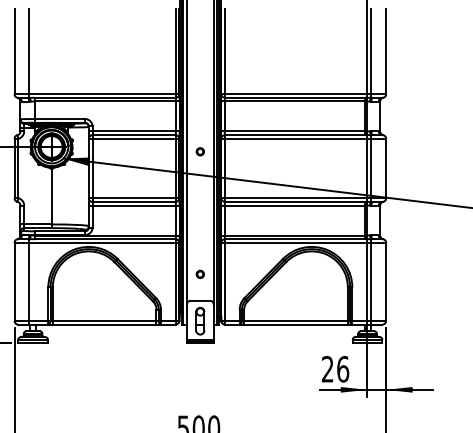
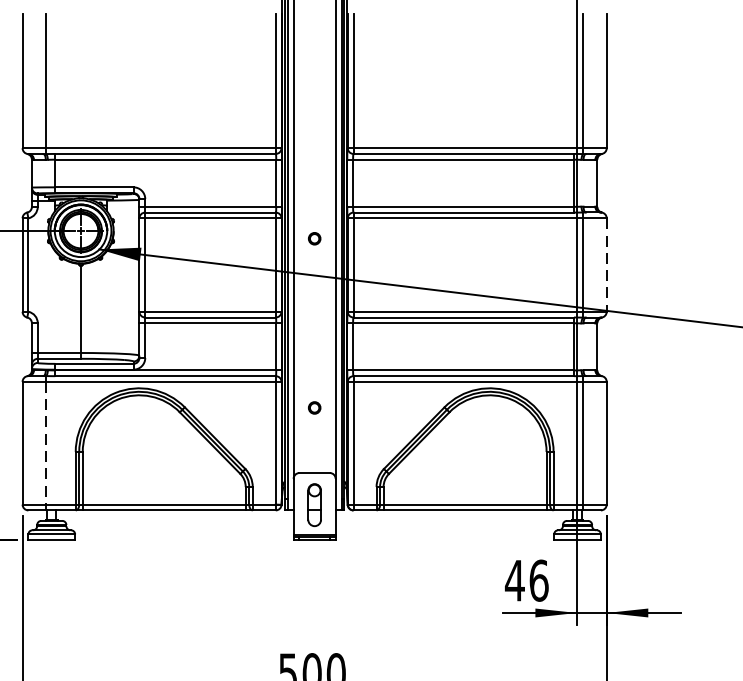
line: (386, 168) -> (607, 265), solid -> dashed
part: (199, 273) -> (313, 406), moved
line: (29, 282) -> (46, 444), solid -> dashed
text: (327, 368) -> (514, 579), 26 -> 46

